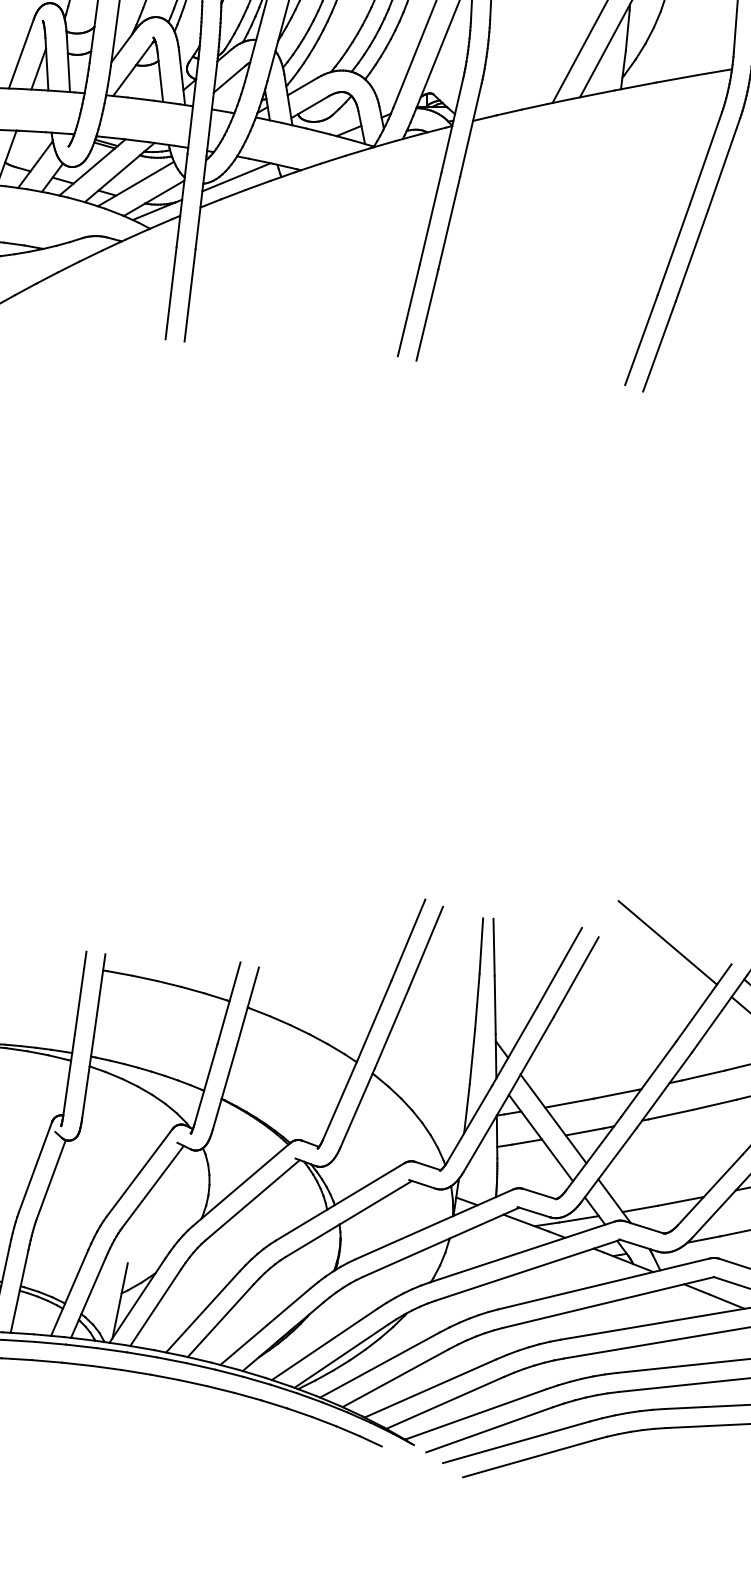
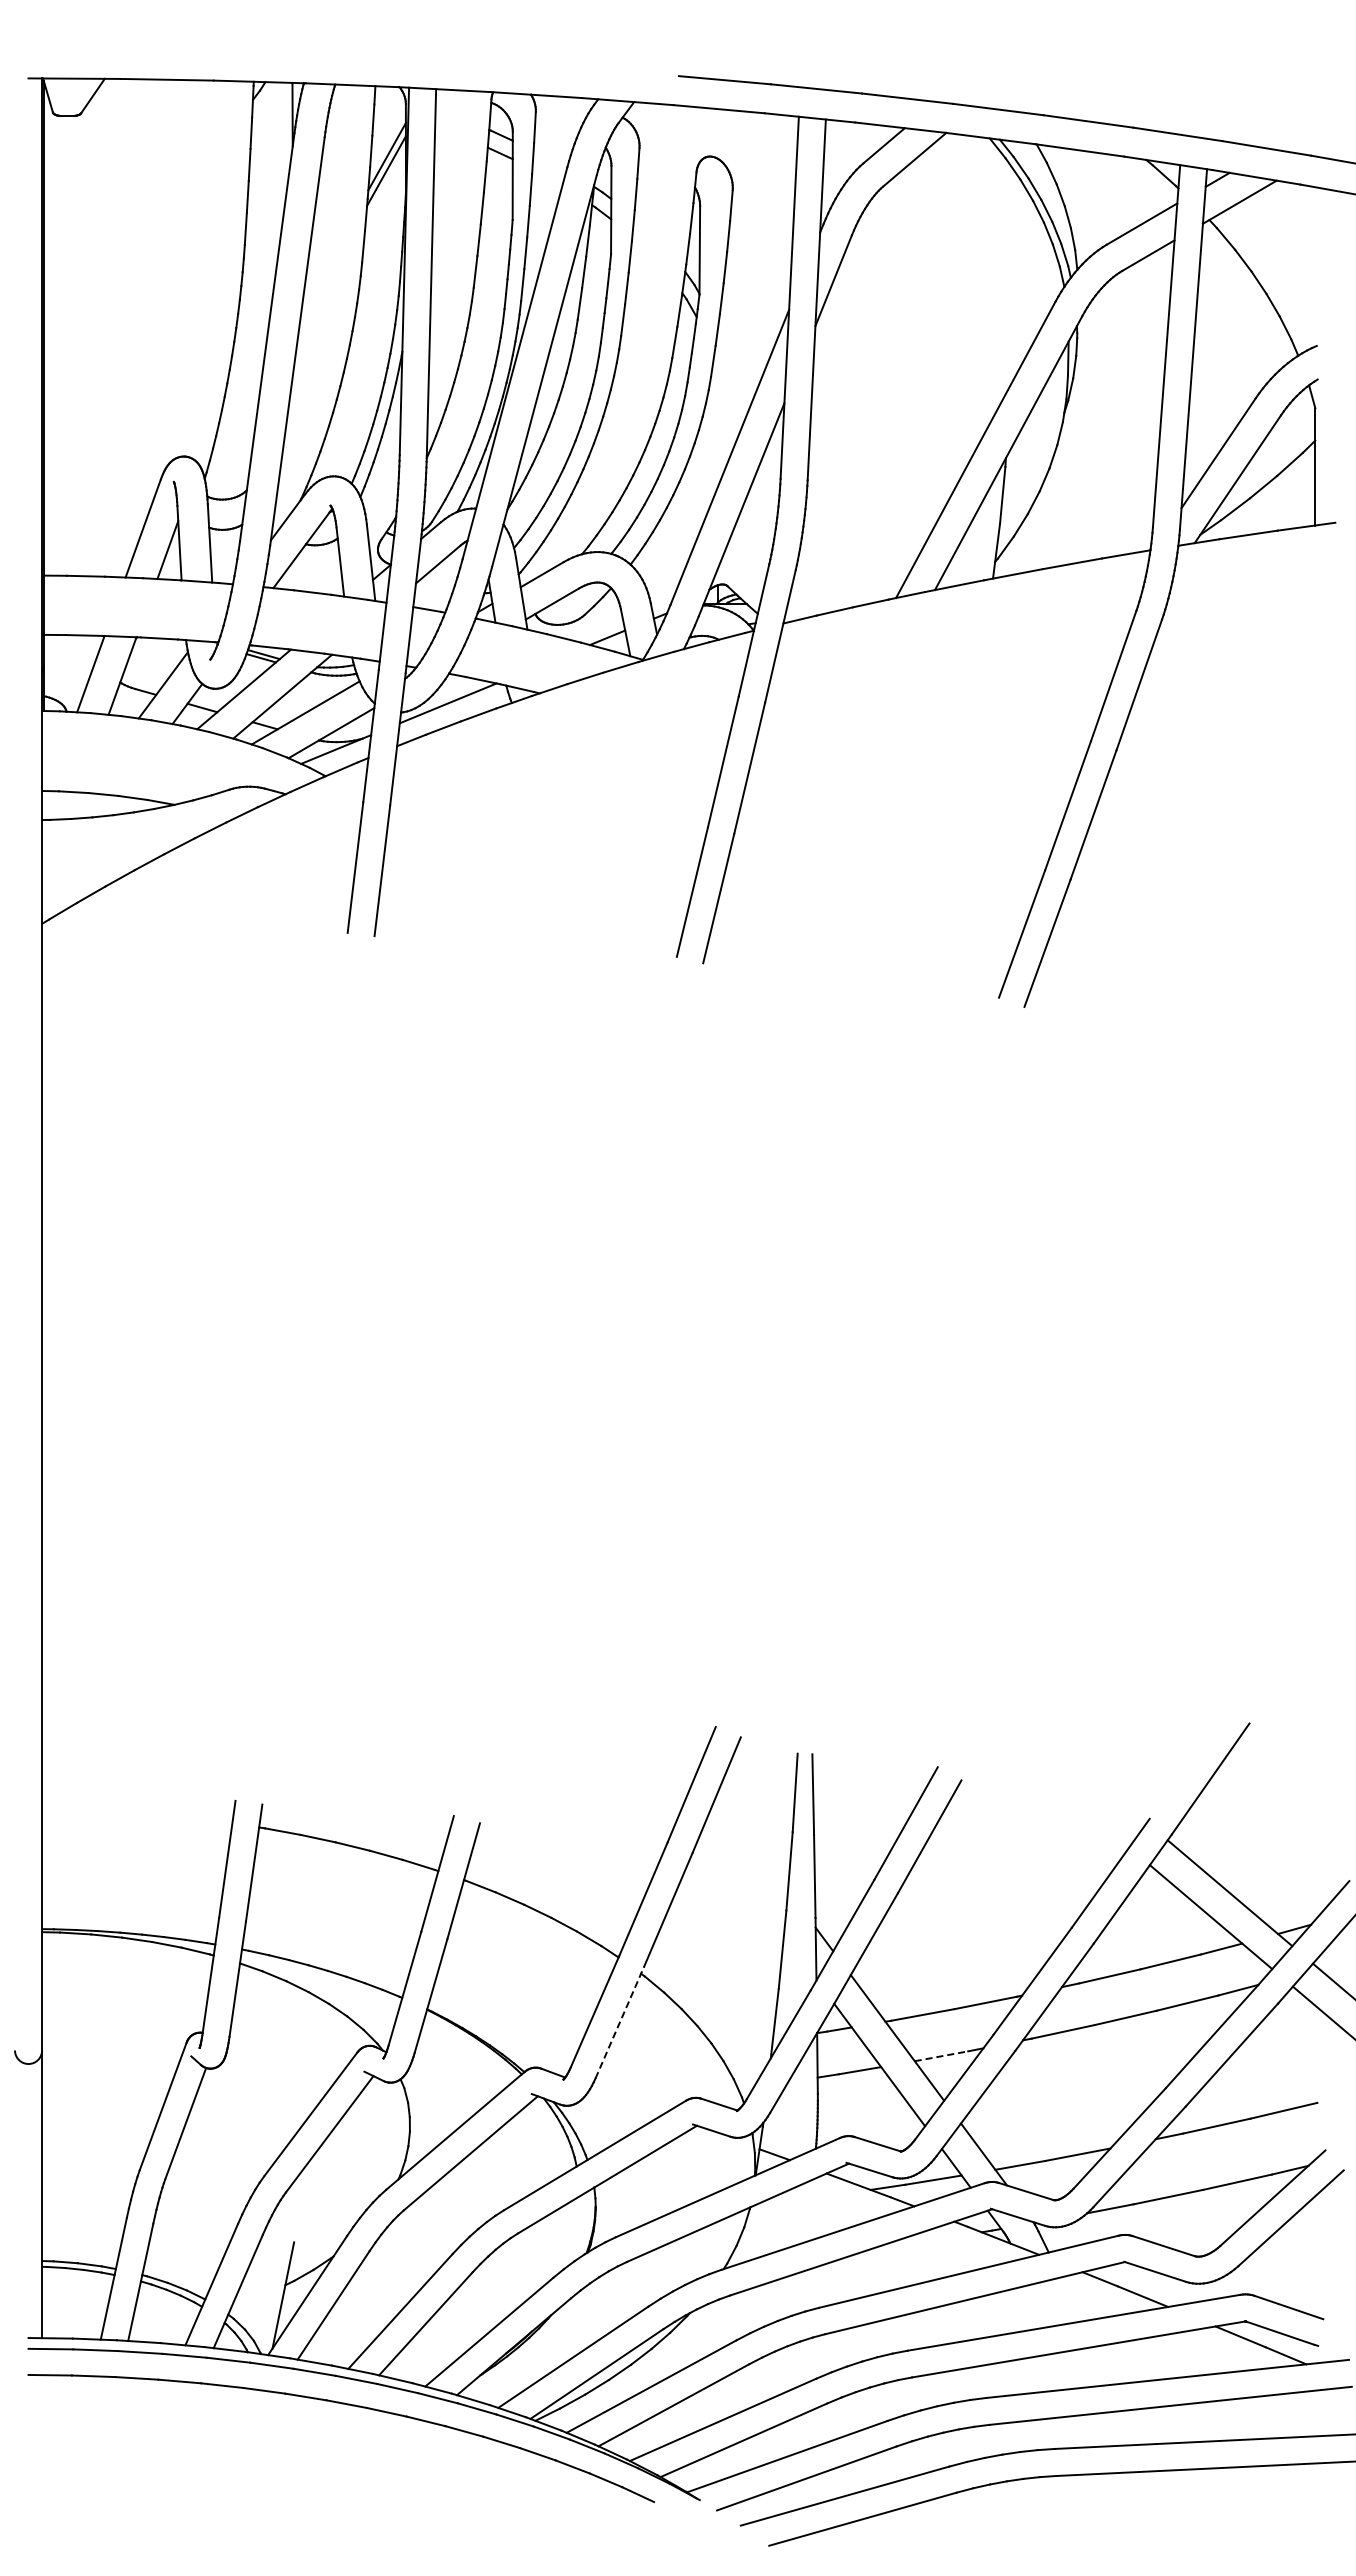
line: (667, 942) -> (1059, 1788), removed
line: (358, 1108) -> (620, 2022), solid -> dashed
line: (584, 1132) -> (941, 2056), solid -> dashed

